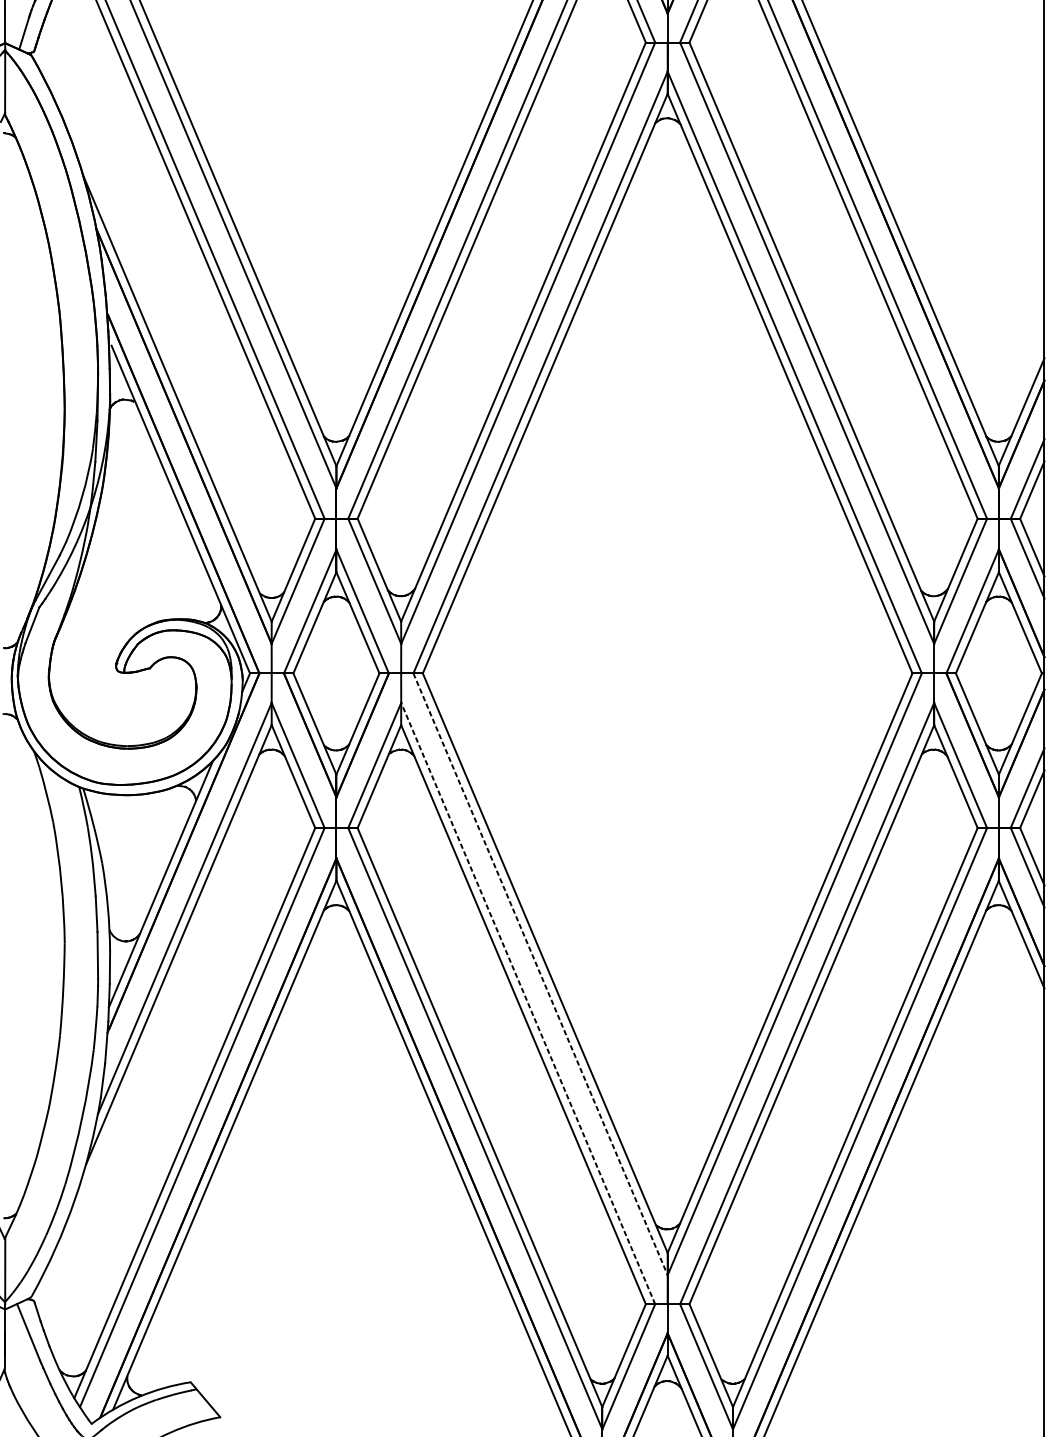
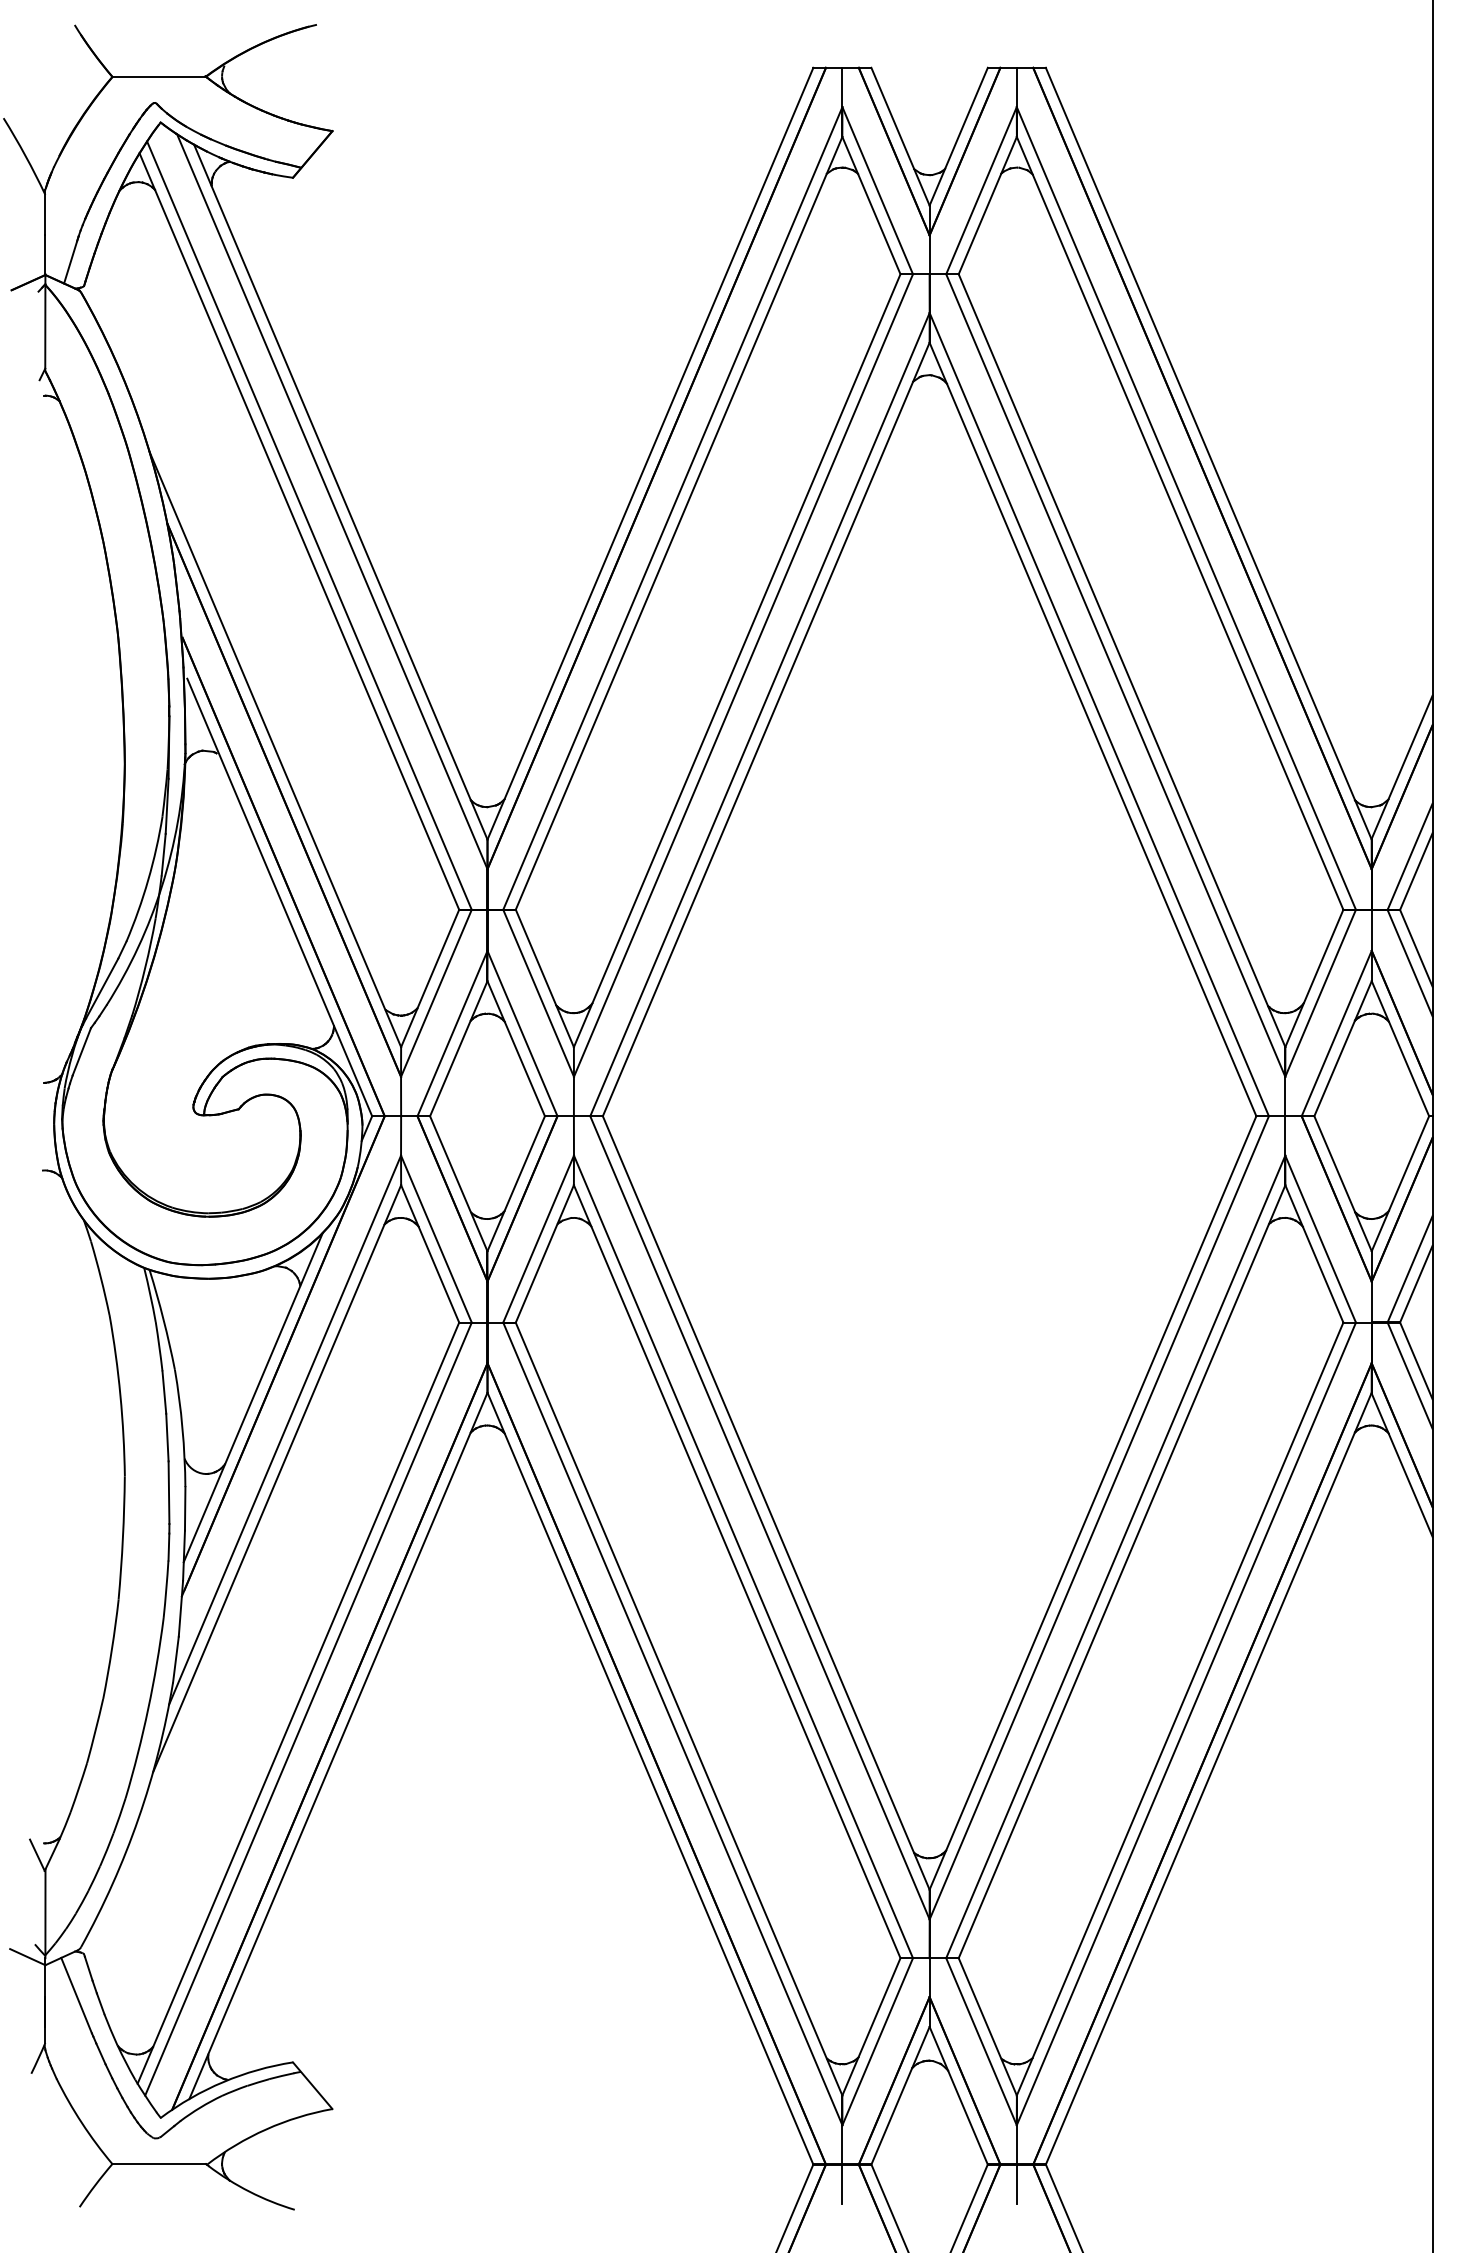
line: (540, 974) -> (759, 1517), dashed -> solid
line: (528, 1003) -> (743, 1556), dashed -> solid

